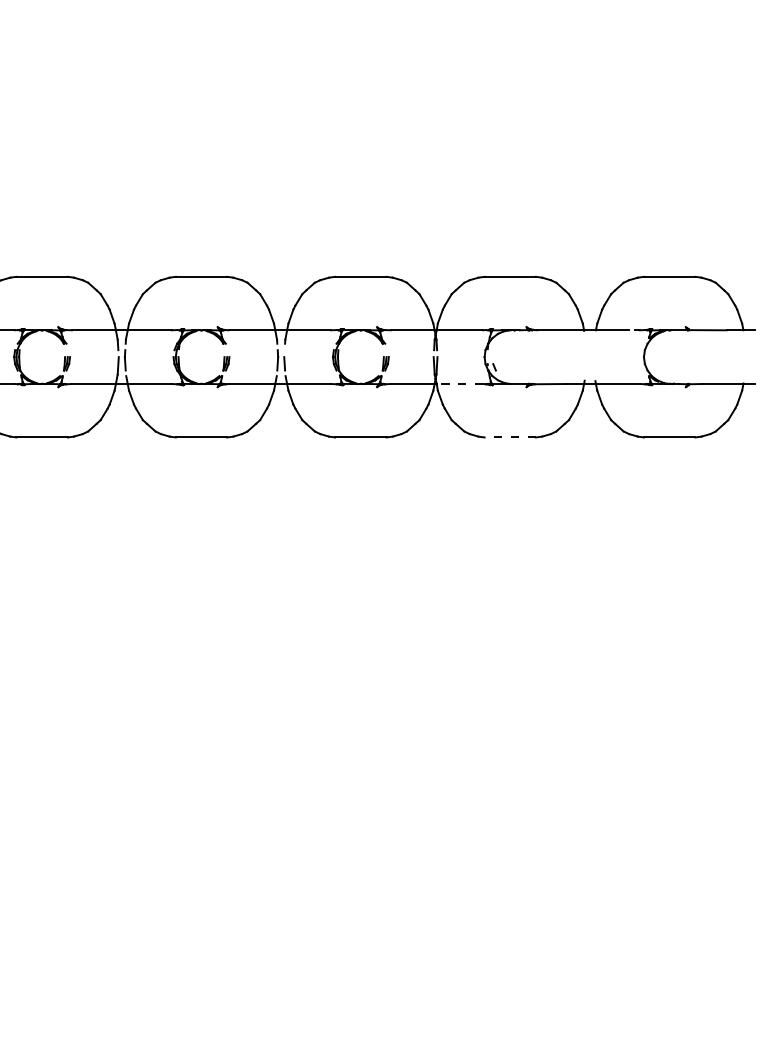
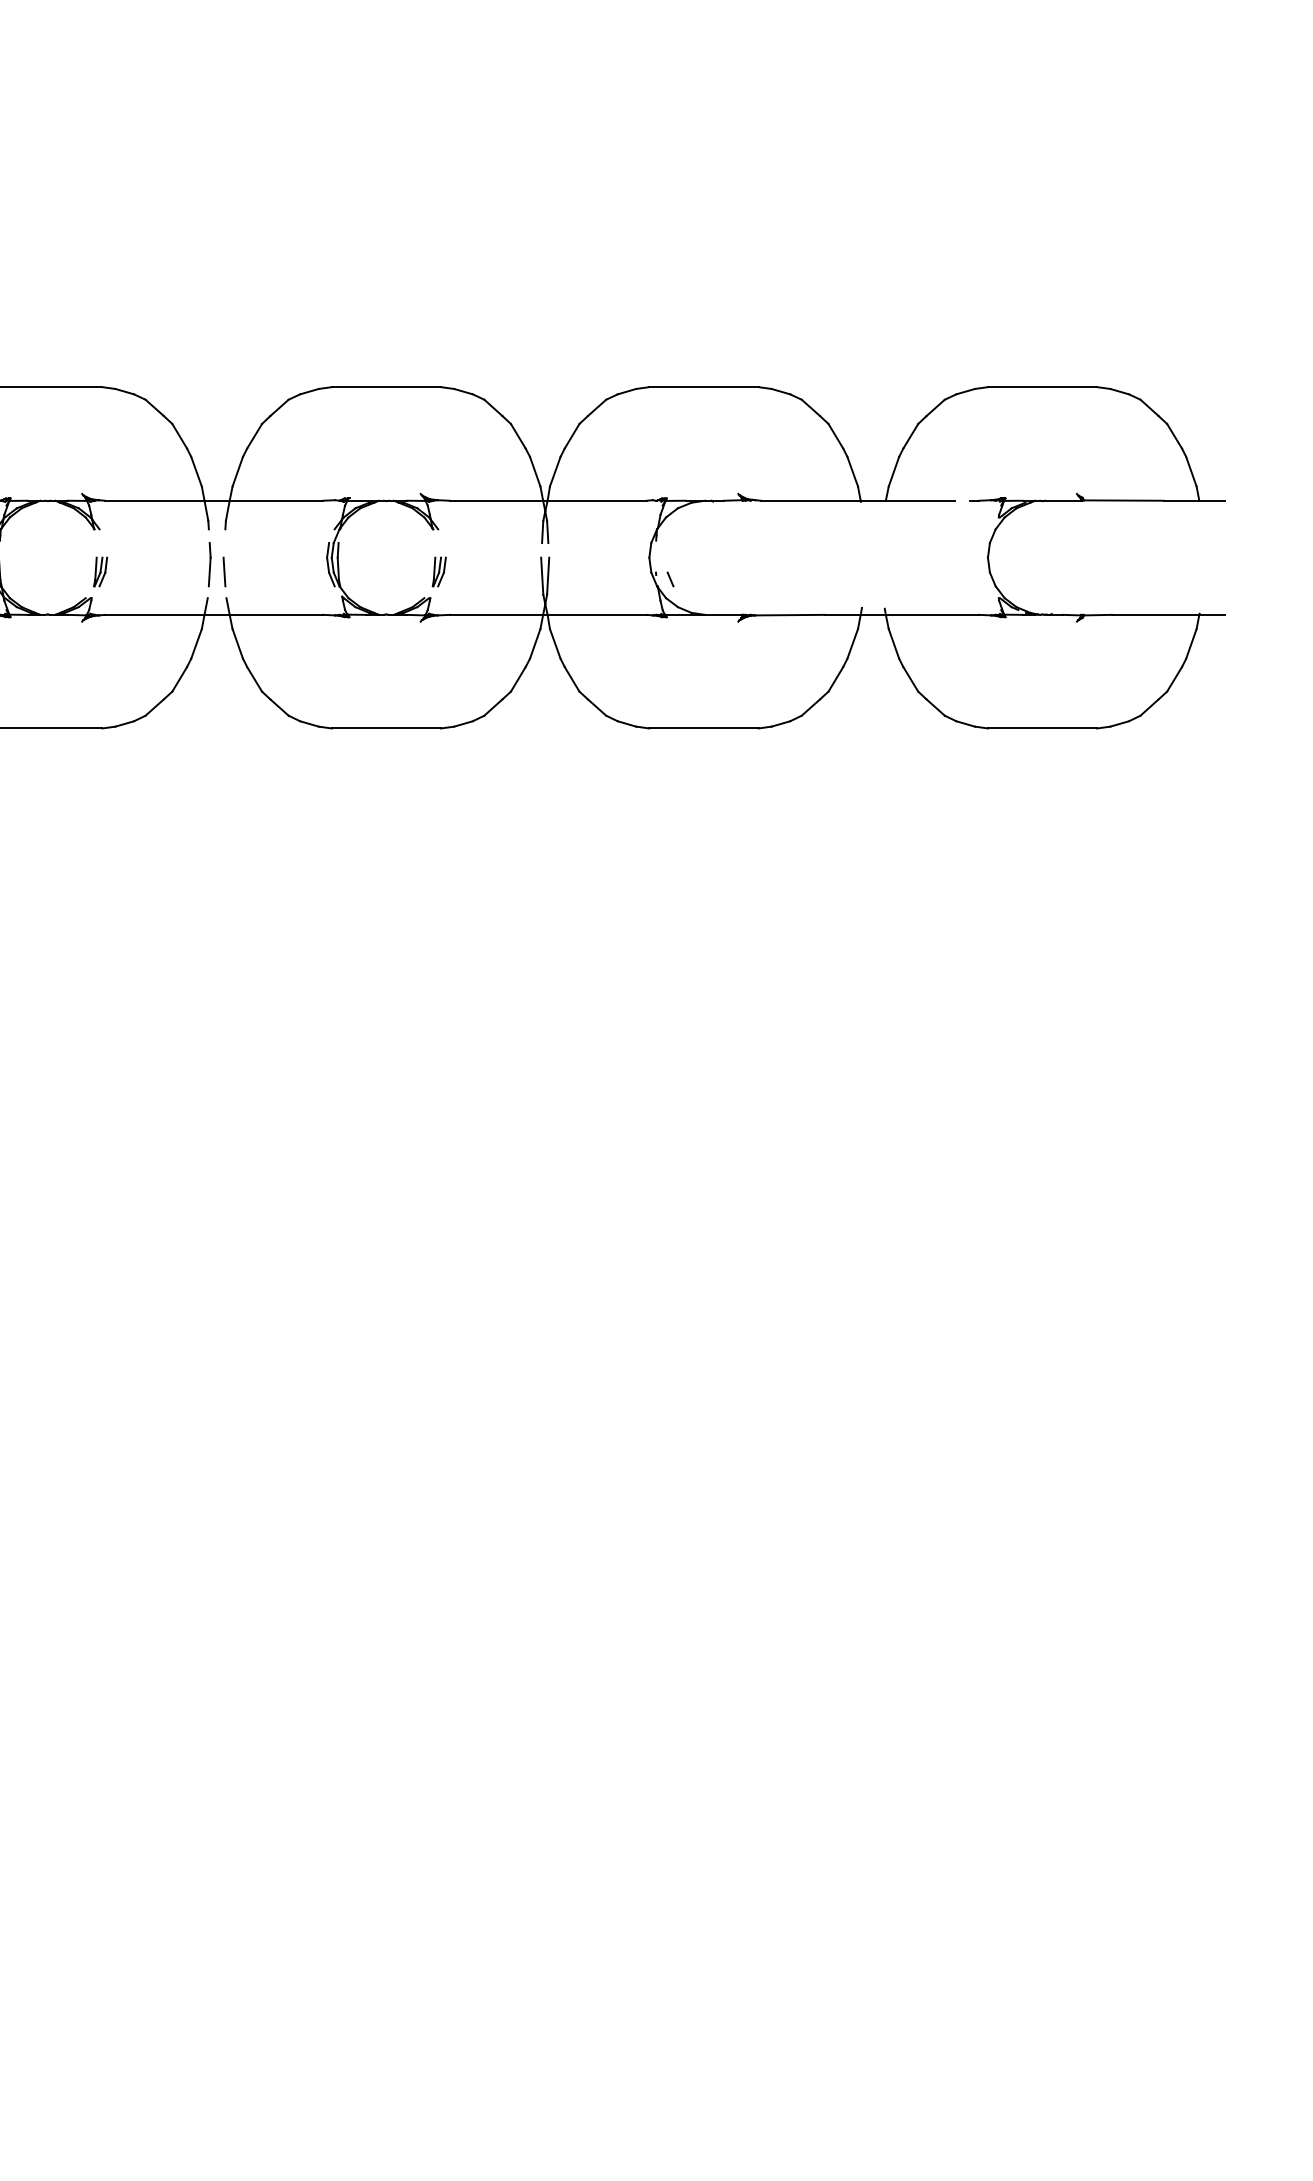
line: (459, 384) -> (595, 615), dashed -> solid
line: (510, 437) -> (704, 728), dashed -> solid

